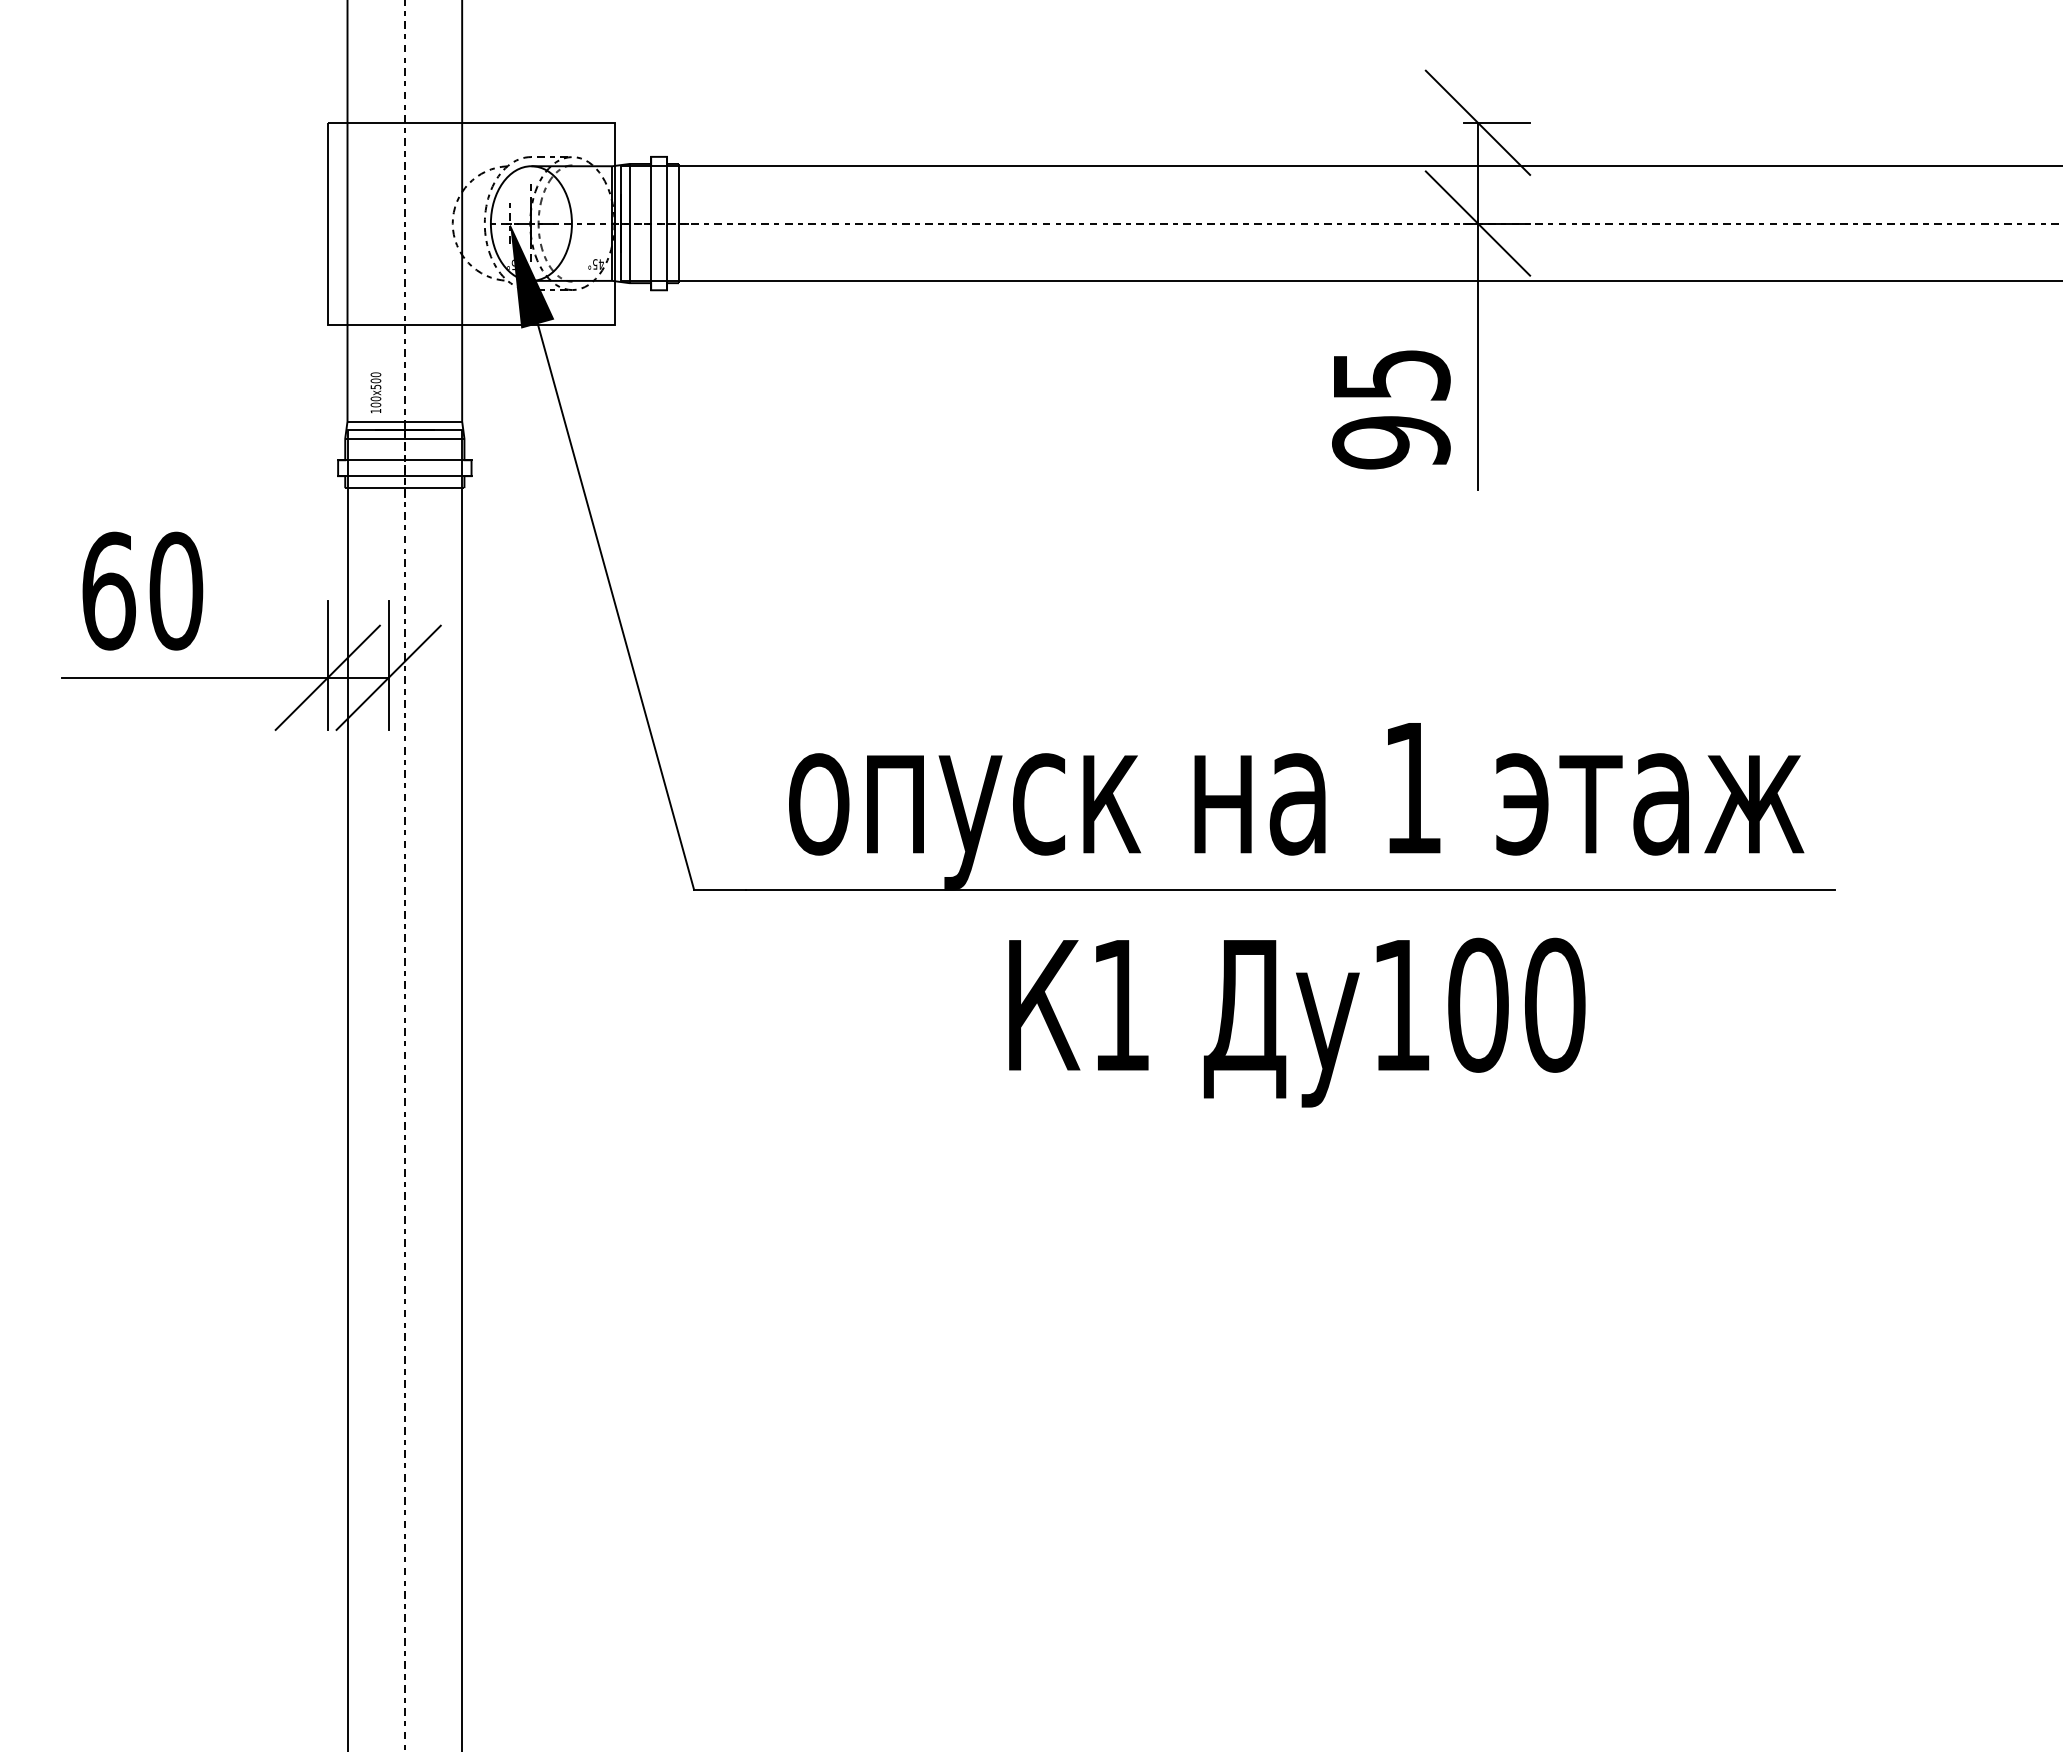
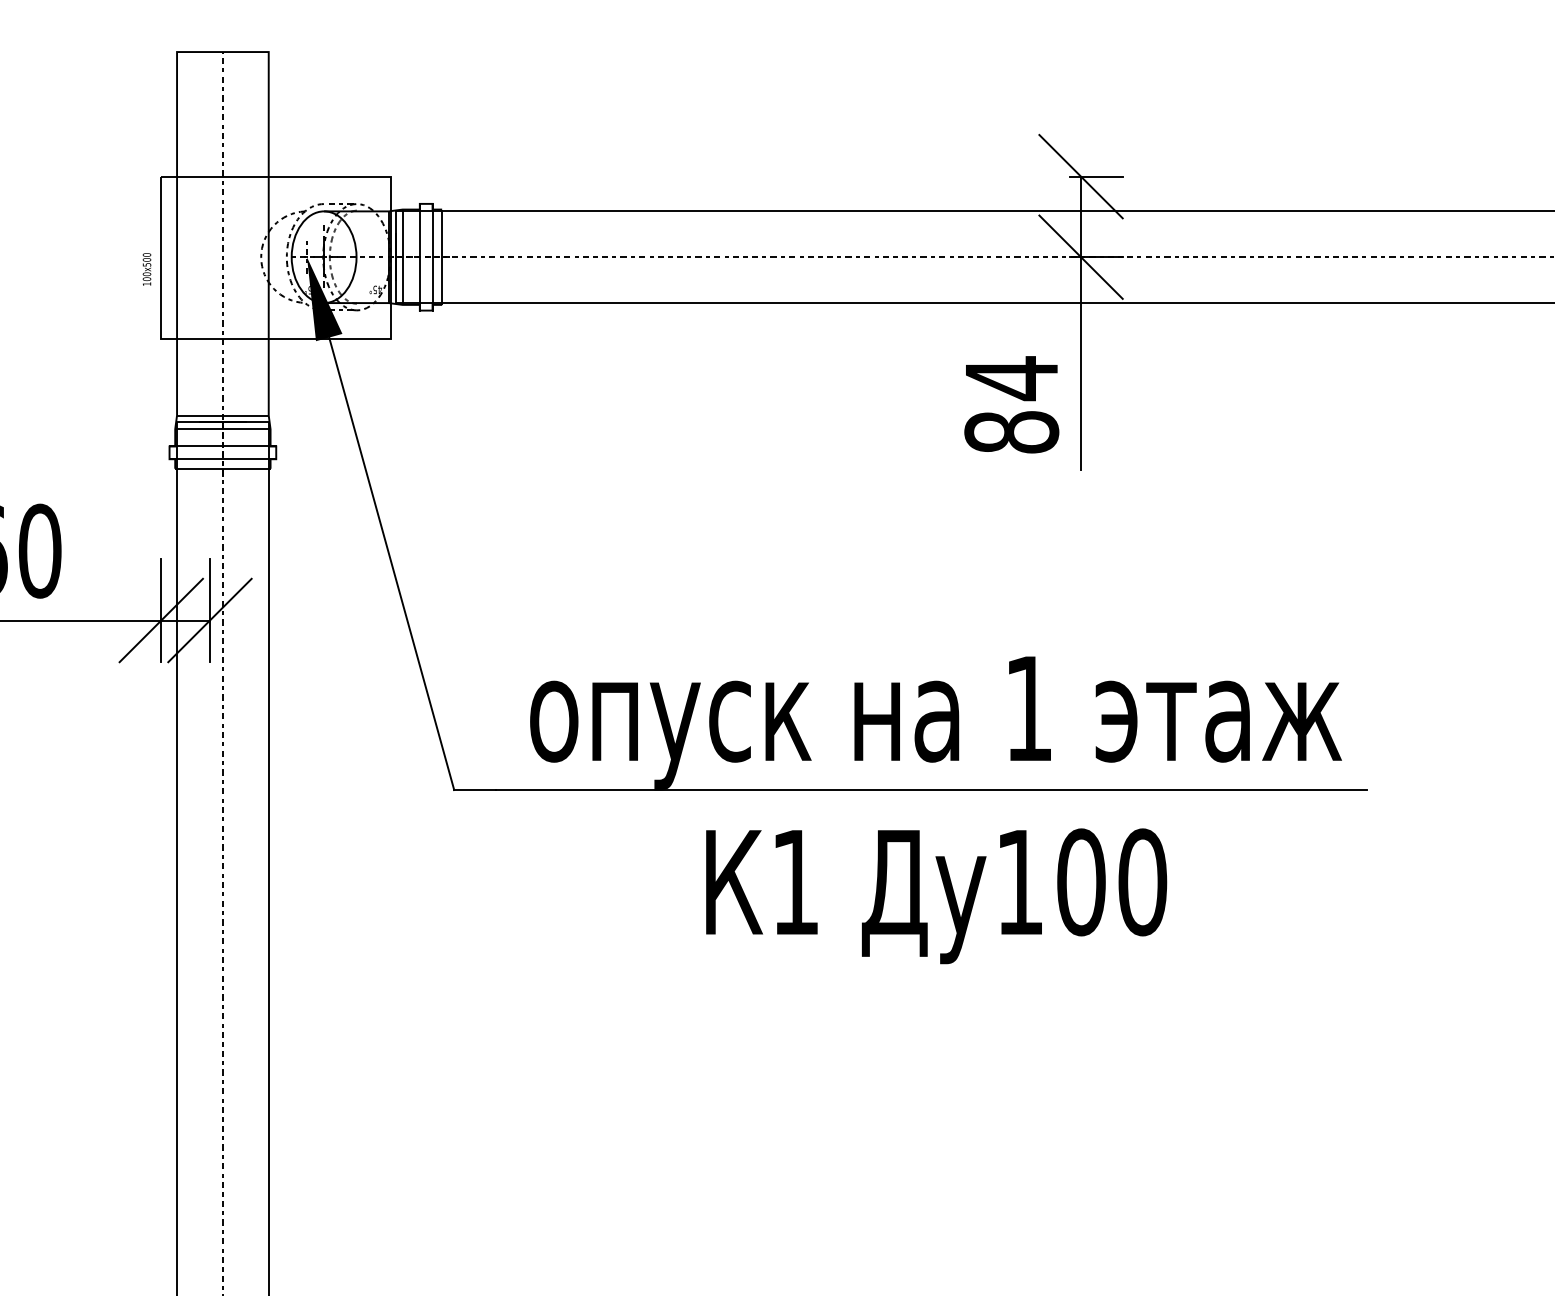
text: (375, 392) -> (146, 269), moved
text: (1391, 408) -> (1011, 405), 95 -> 84

